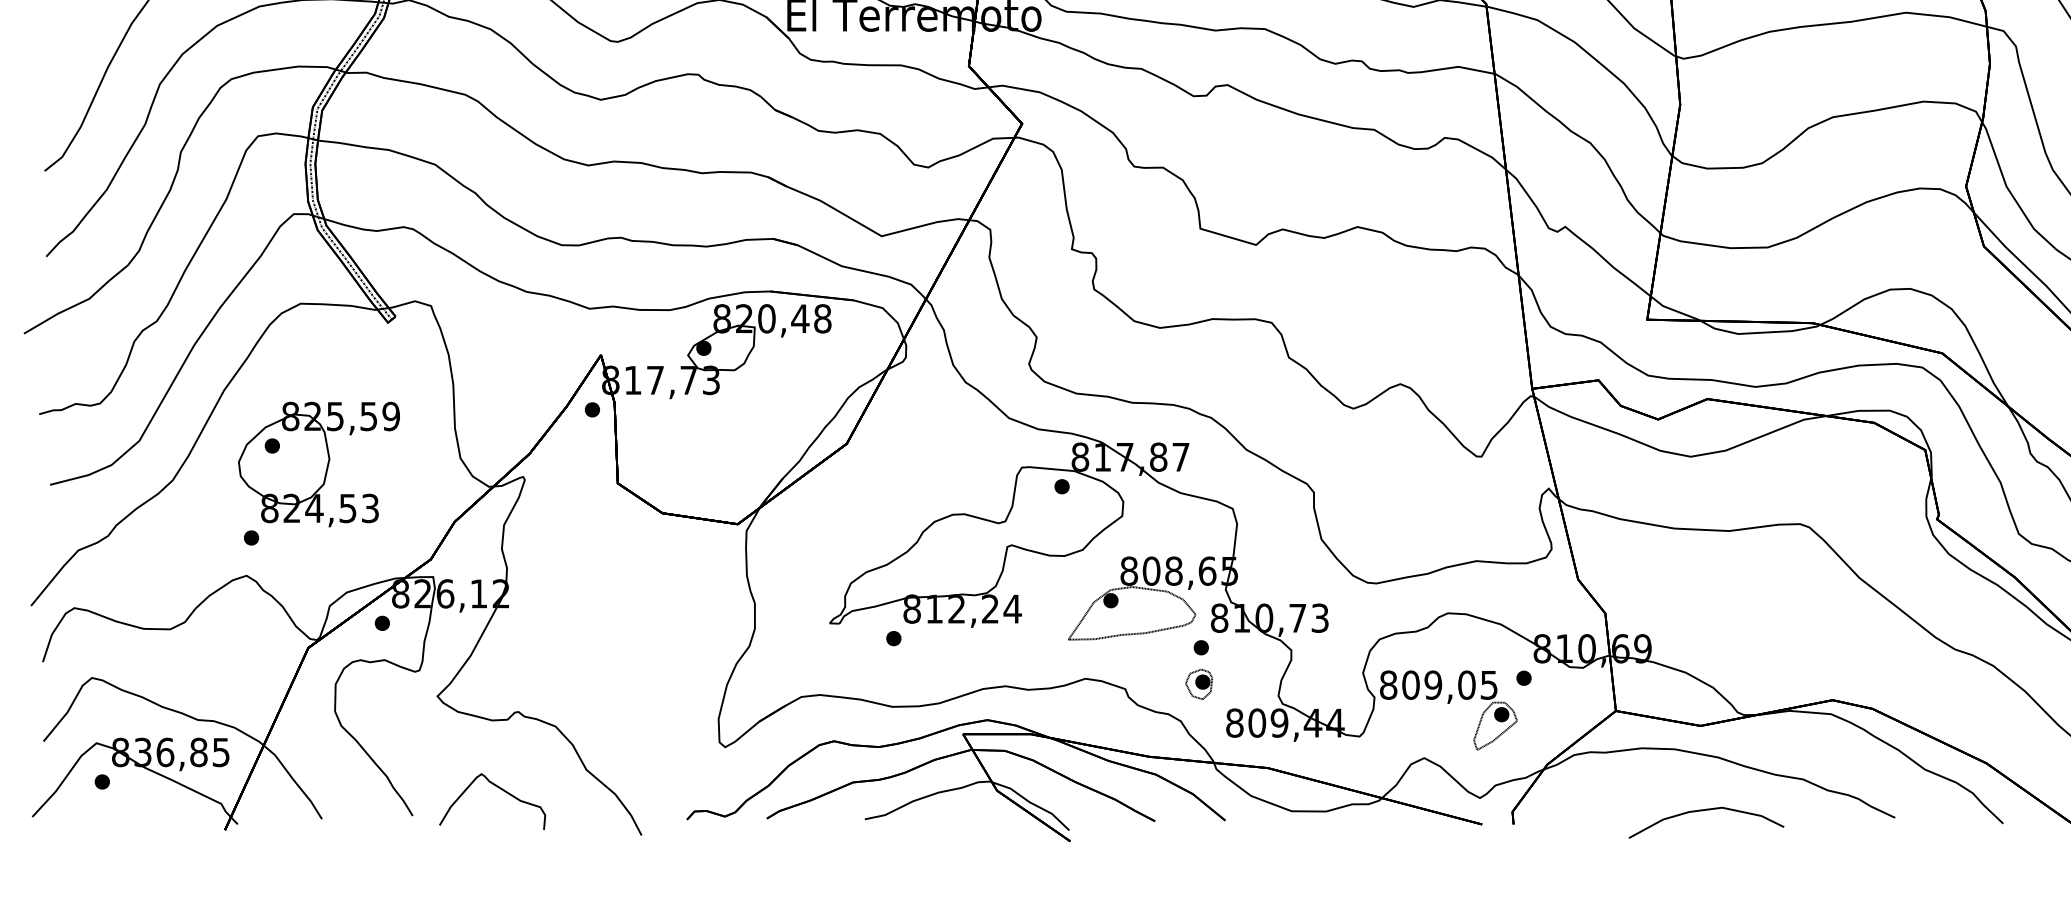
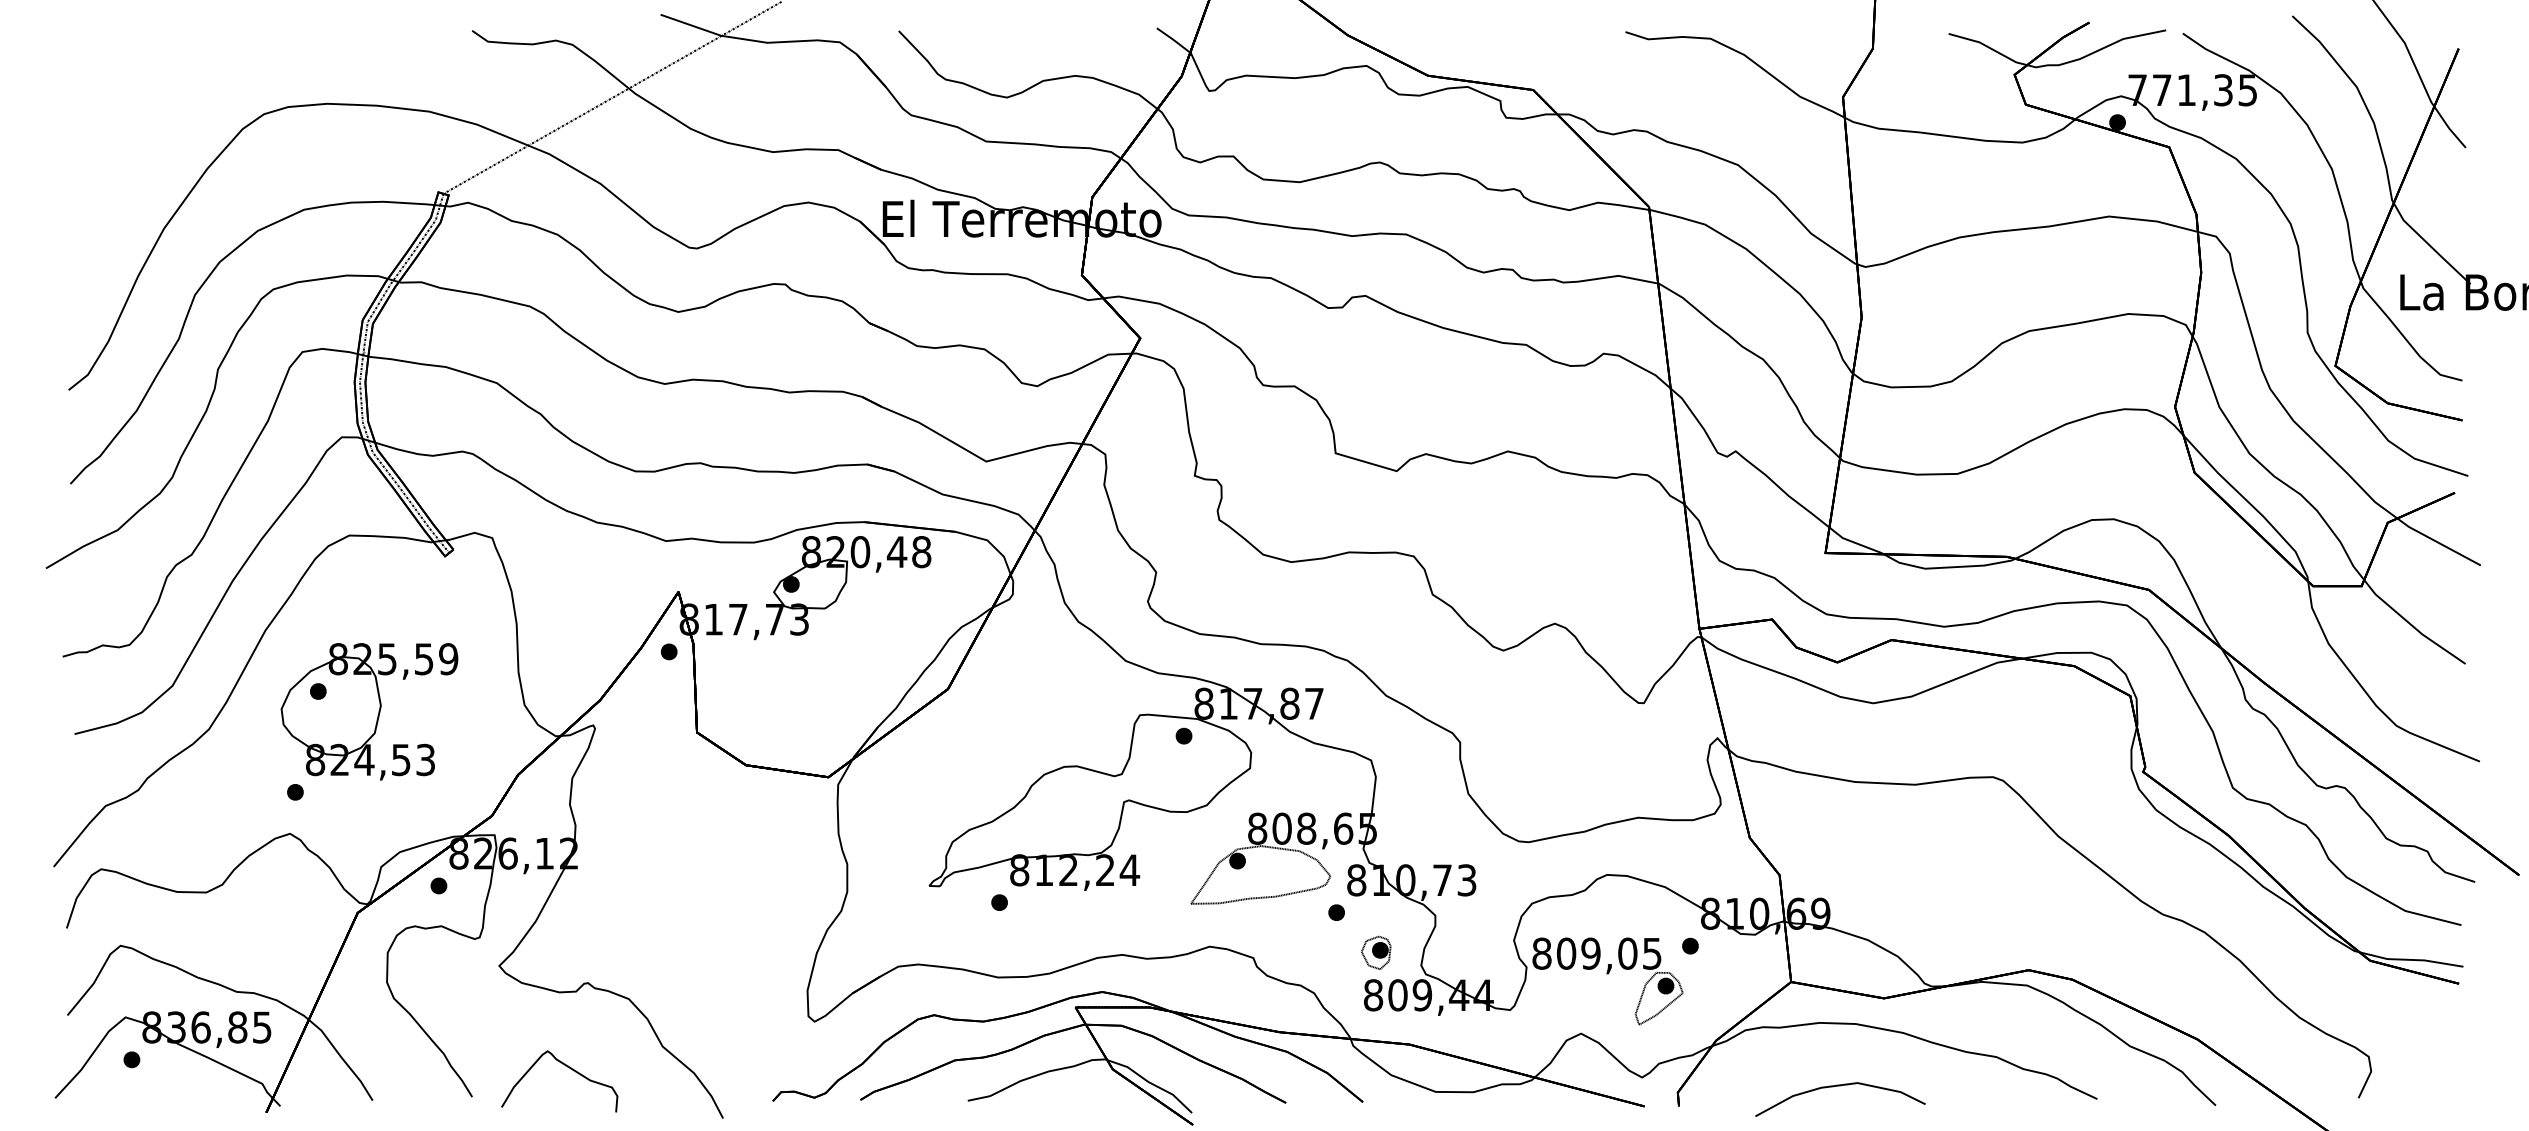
part: (1199, 684) -> (1376, 952), moved
curve: (1706, 810) -> (1840, 1086), moved

